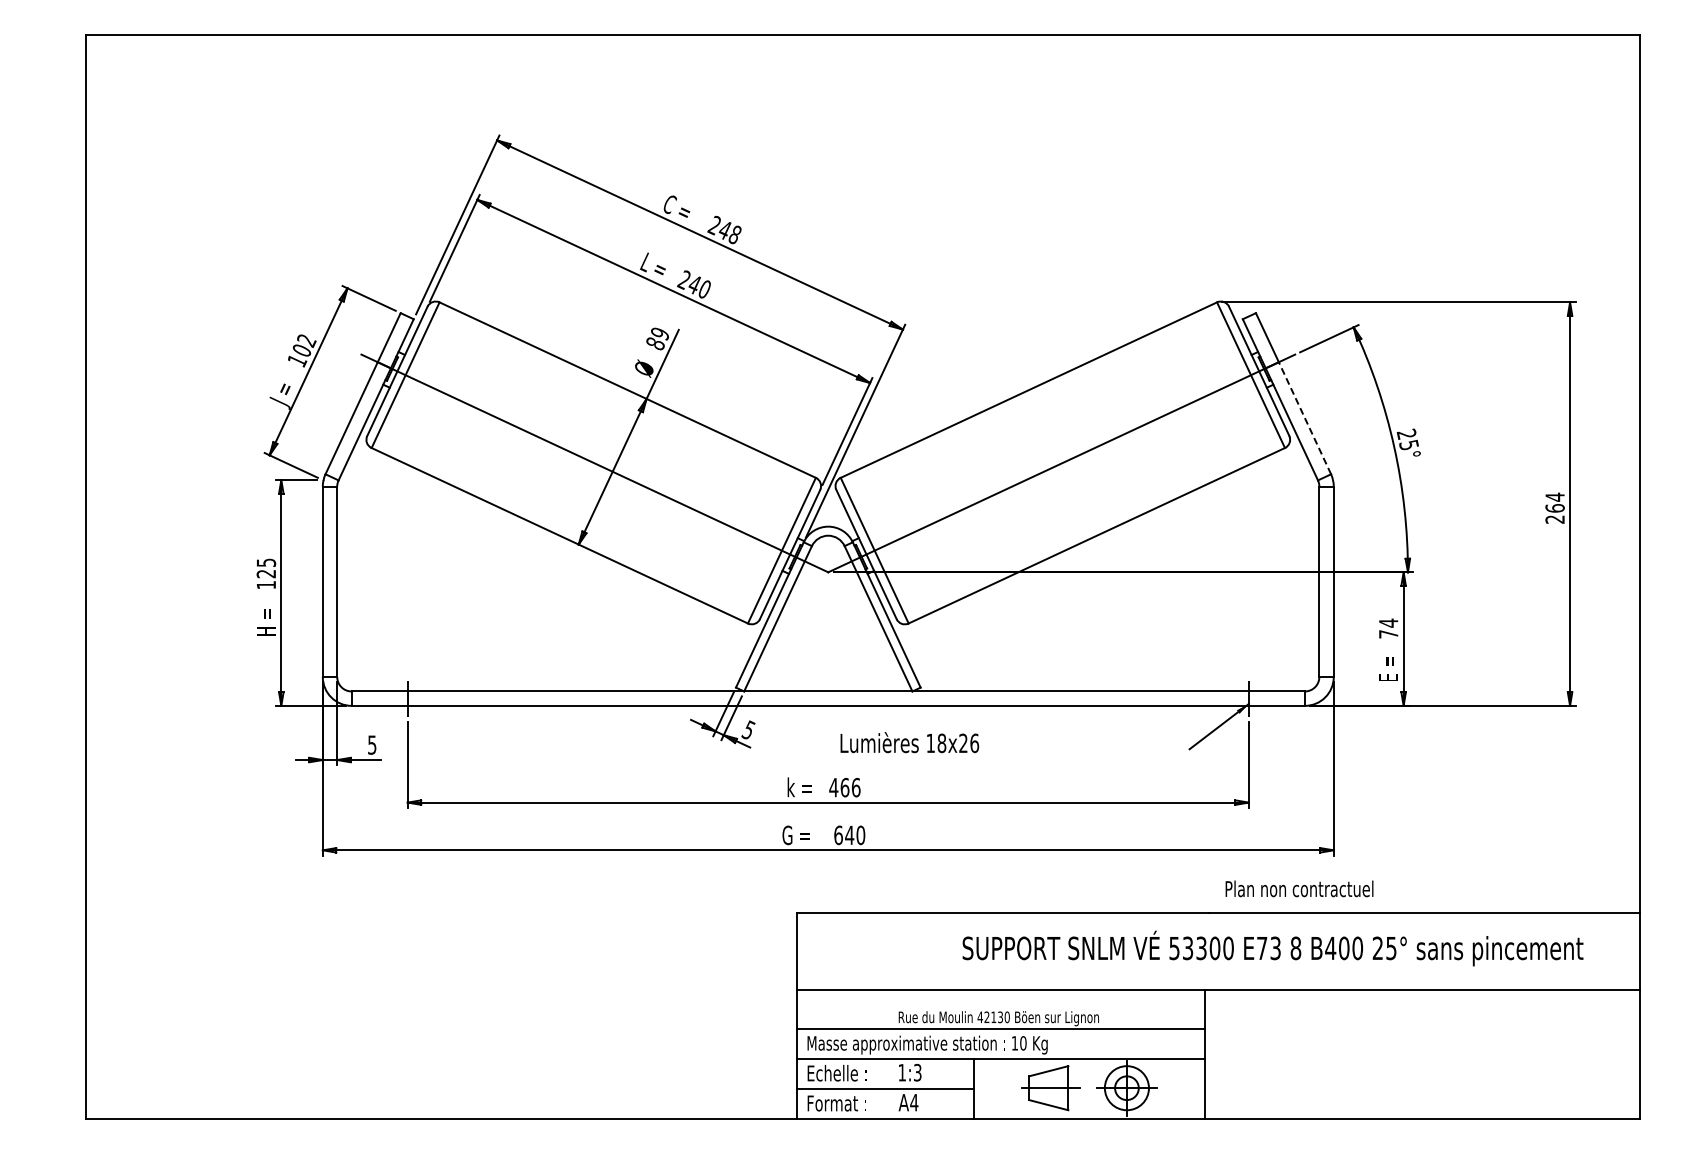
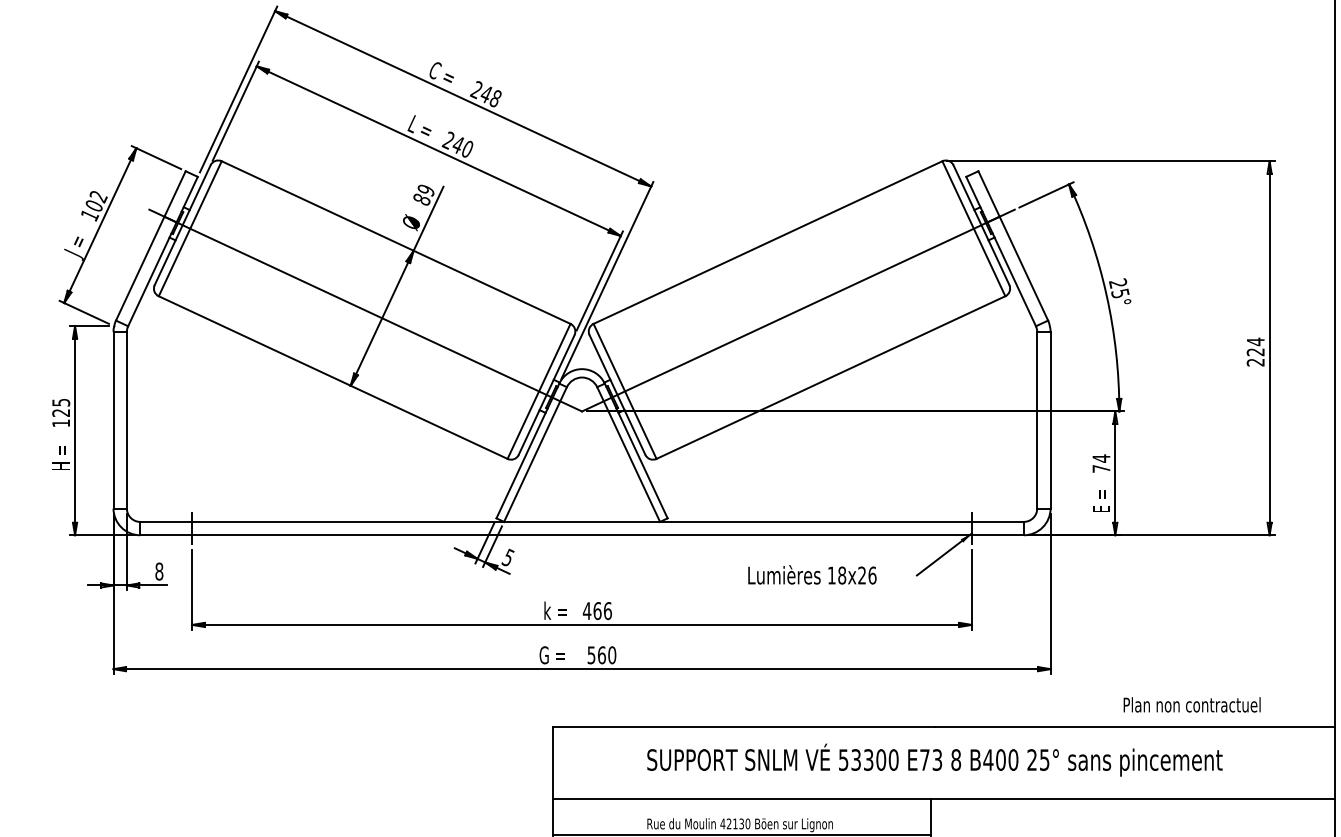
line: (1304, 418) -> (1023, 268), dashed -> solid
text: (1554, 508) -> (1255, 352), 264 -> 224
text: (909, 742) -> (812, 574), moved
text: (372, 744) -> (159, 571), 5 -> 8
text: (844, 835) -> (597, 655), 640 -> 560
text: (1299, 888) -> (1192, 704), moved
text: (1272, 948) -> (934, 760), moved

